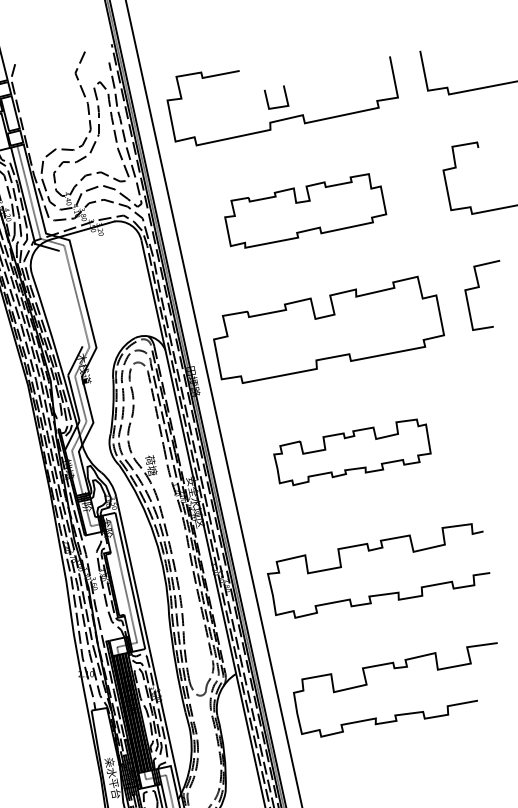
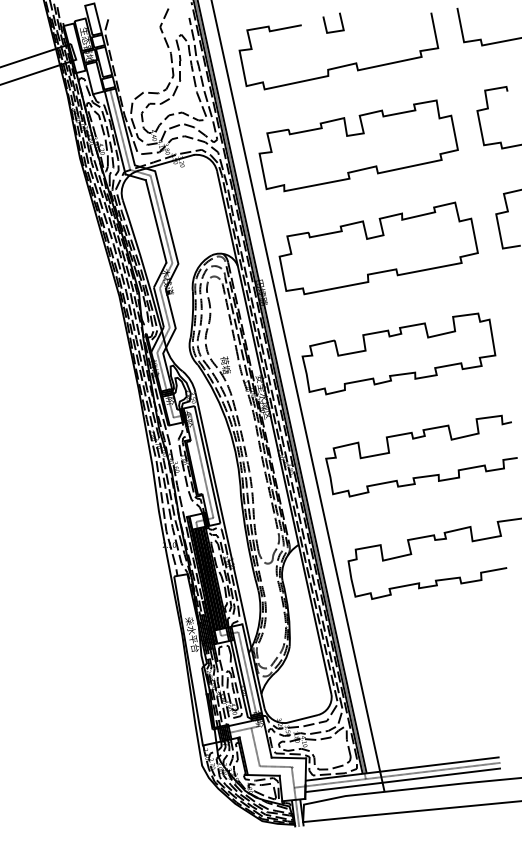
line: (284, 95) -> (340, 21), moved
part: (305, 210) -> (358, 145), size x1.43
line: (69, 298) -> (155, 221), added
part: (351, 451) -> (398, 353), size x1.43

